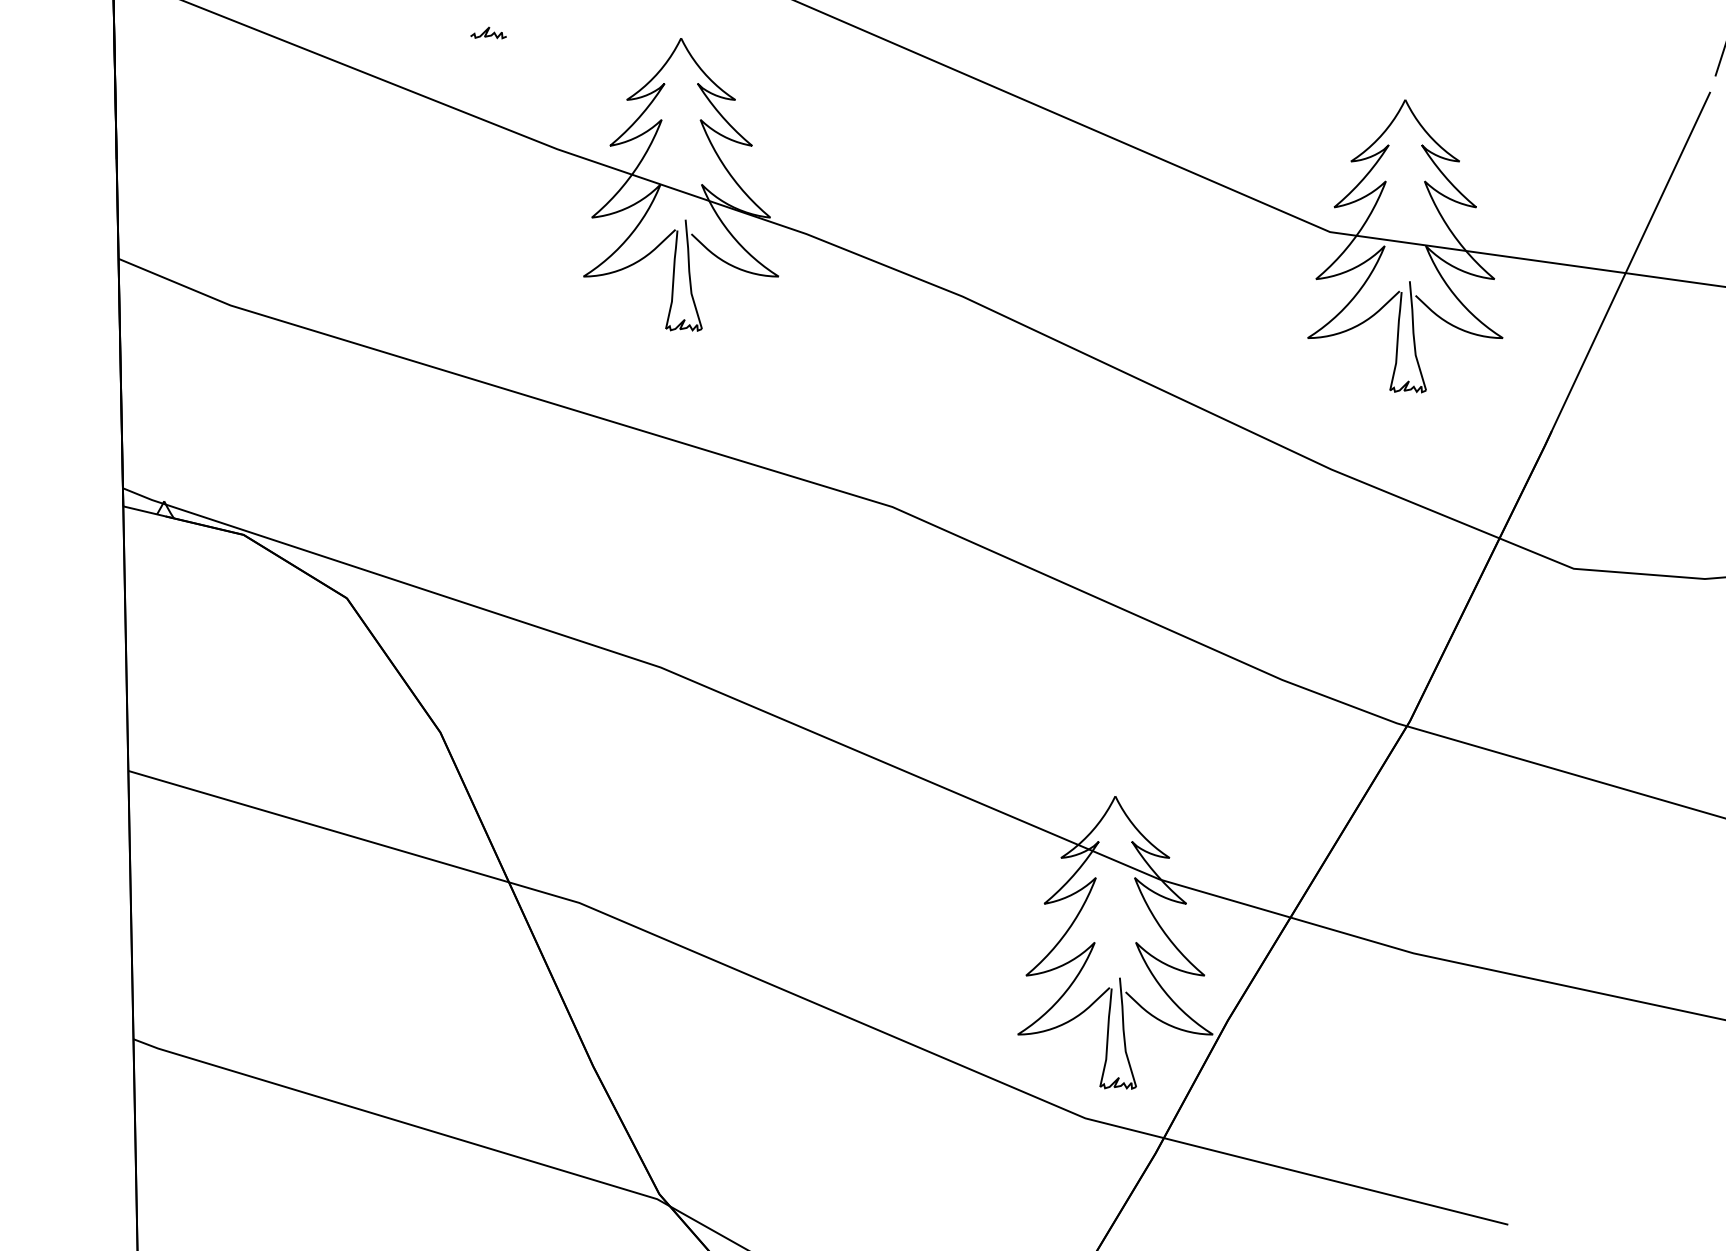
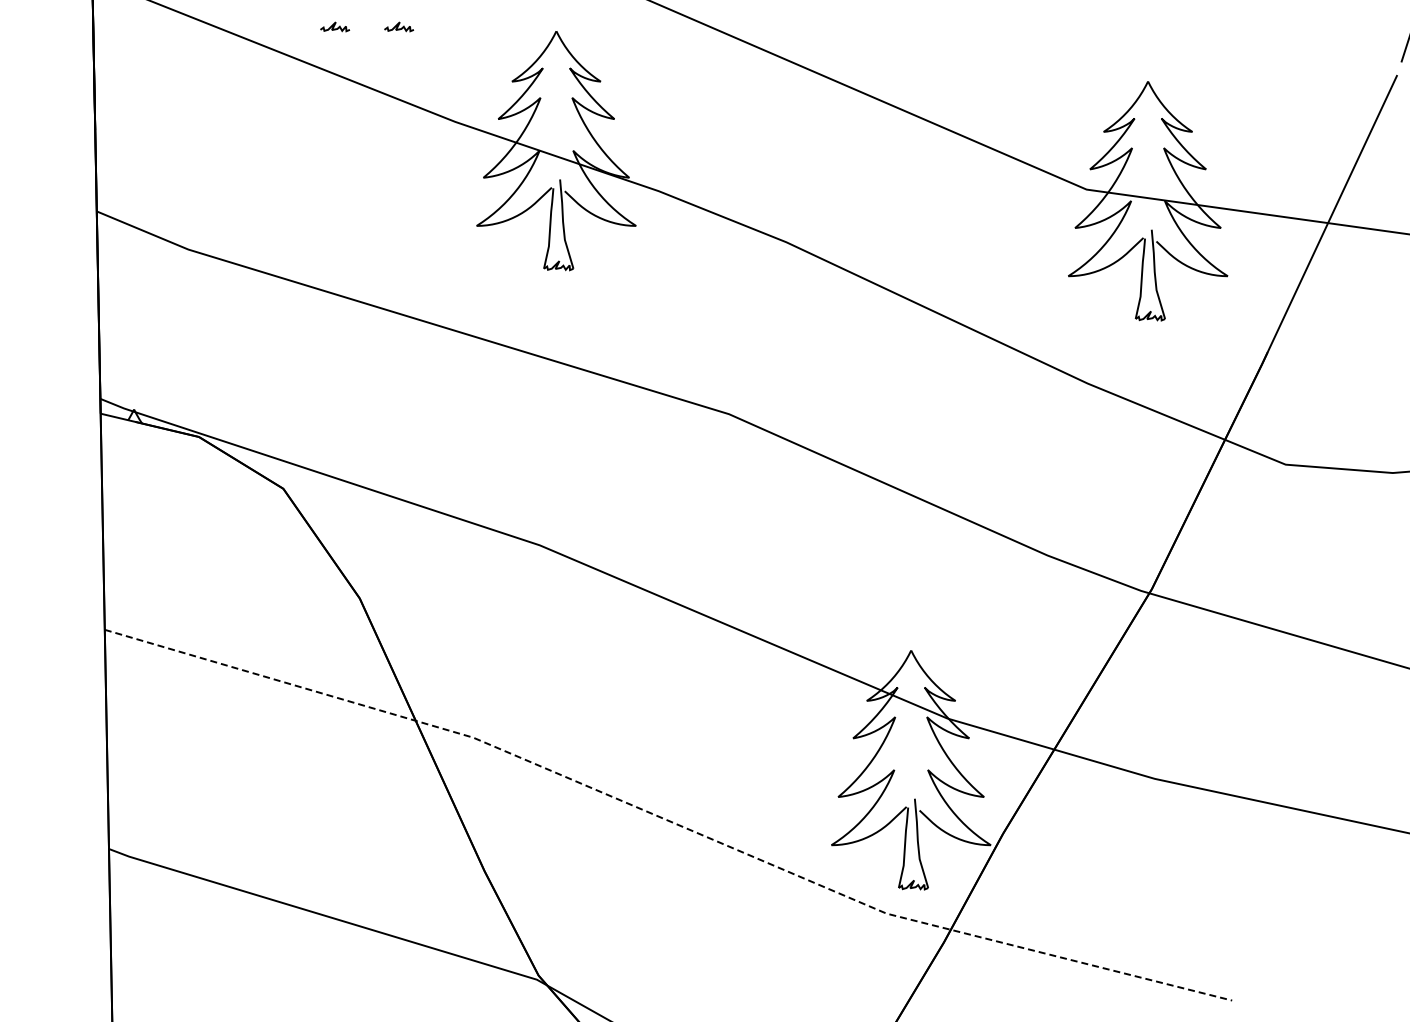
curve: (410, 31) -> (335, 25), added
line: (818, 1004) -> (668, 820), solid -> dashed

